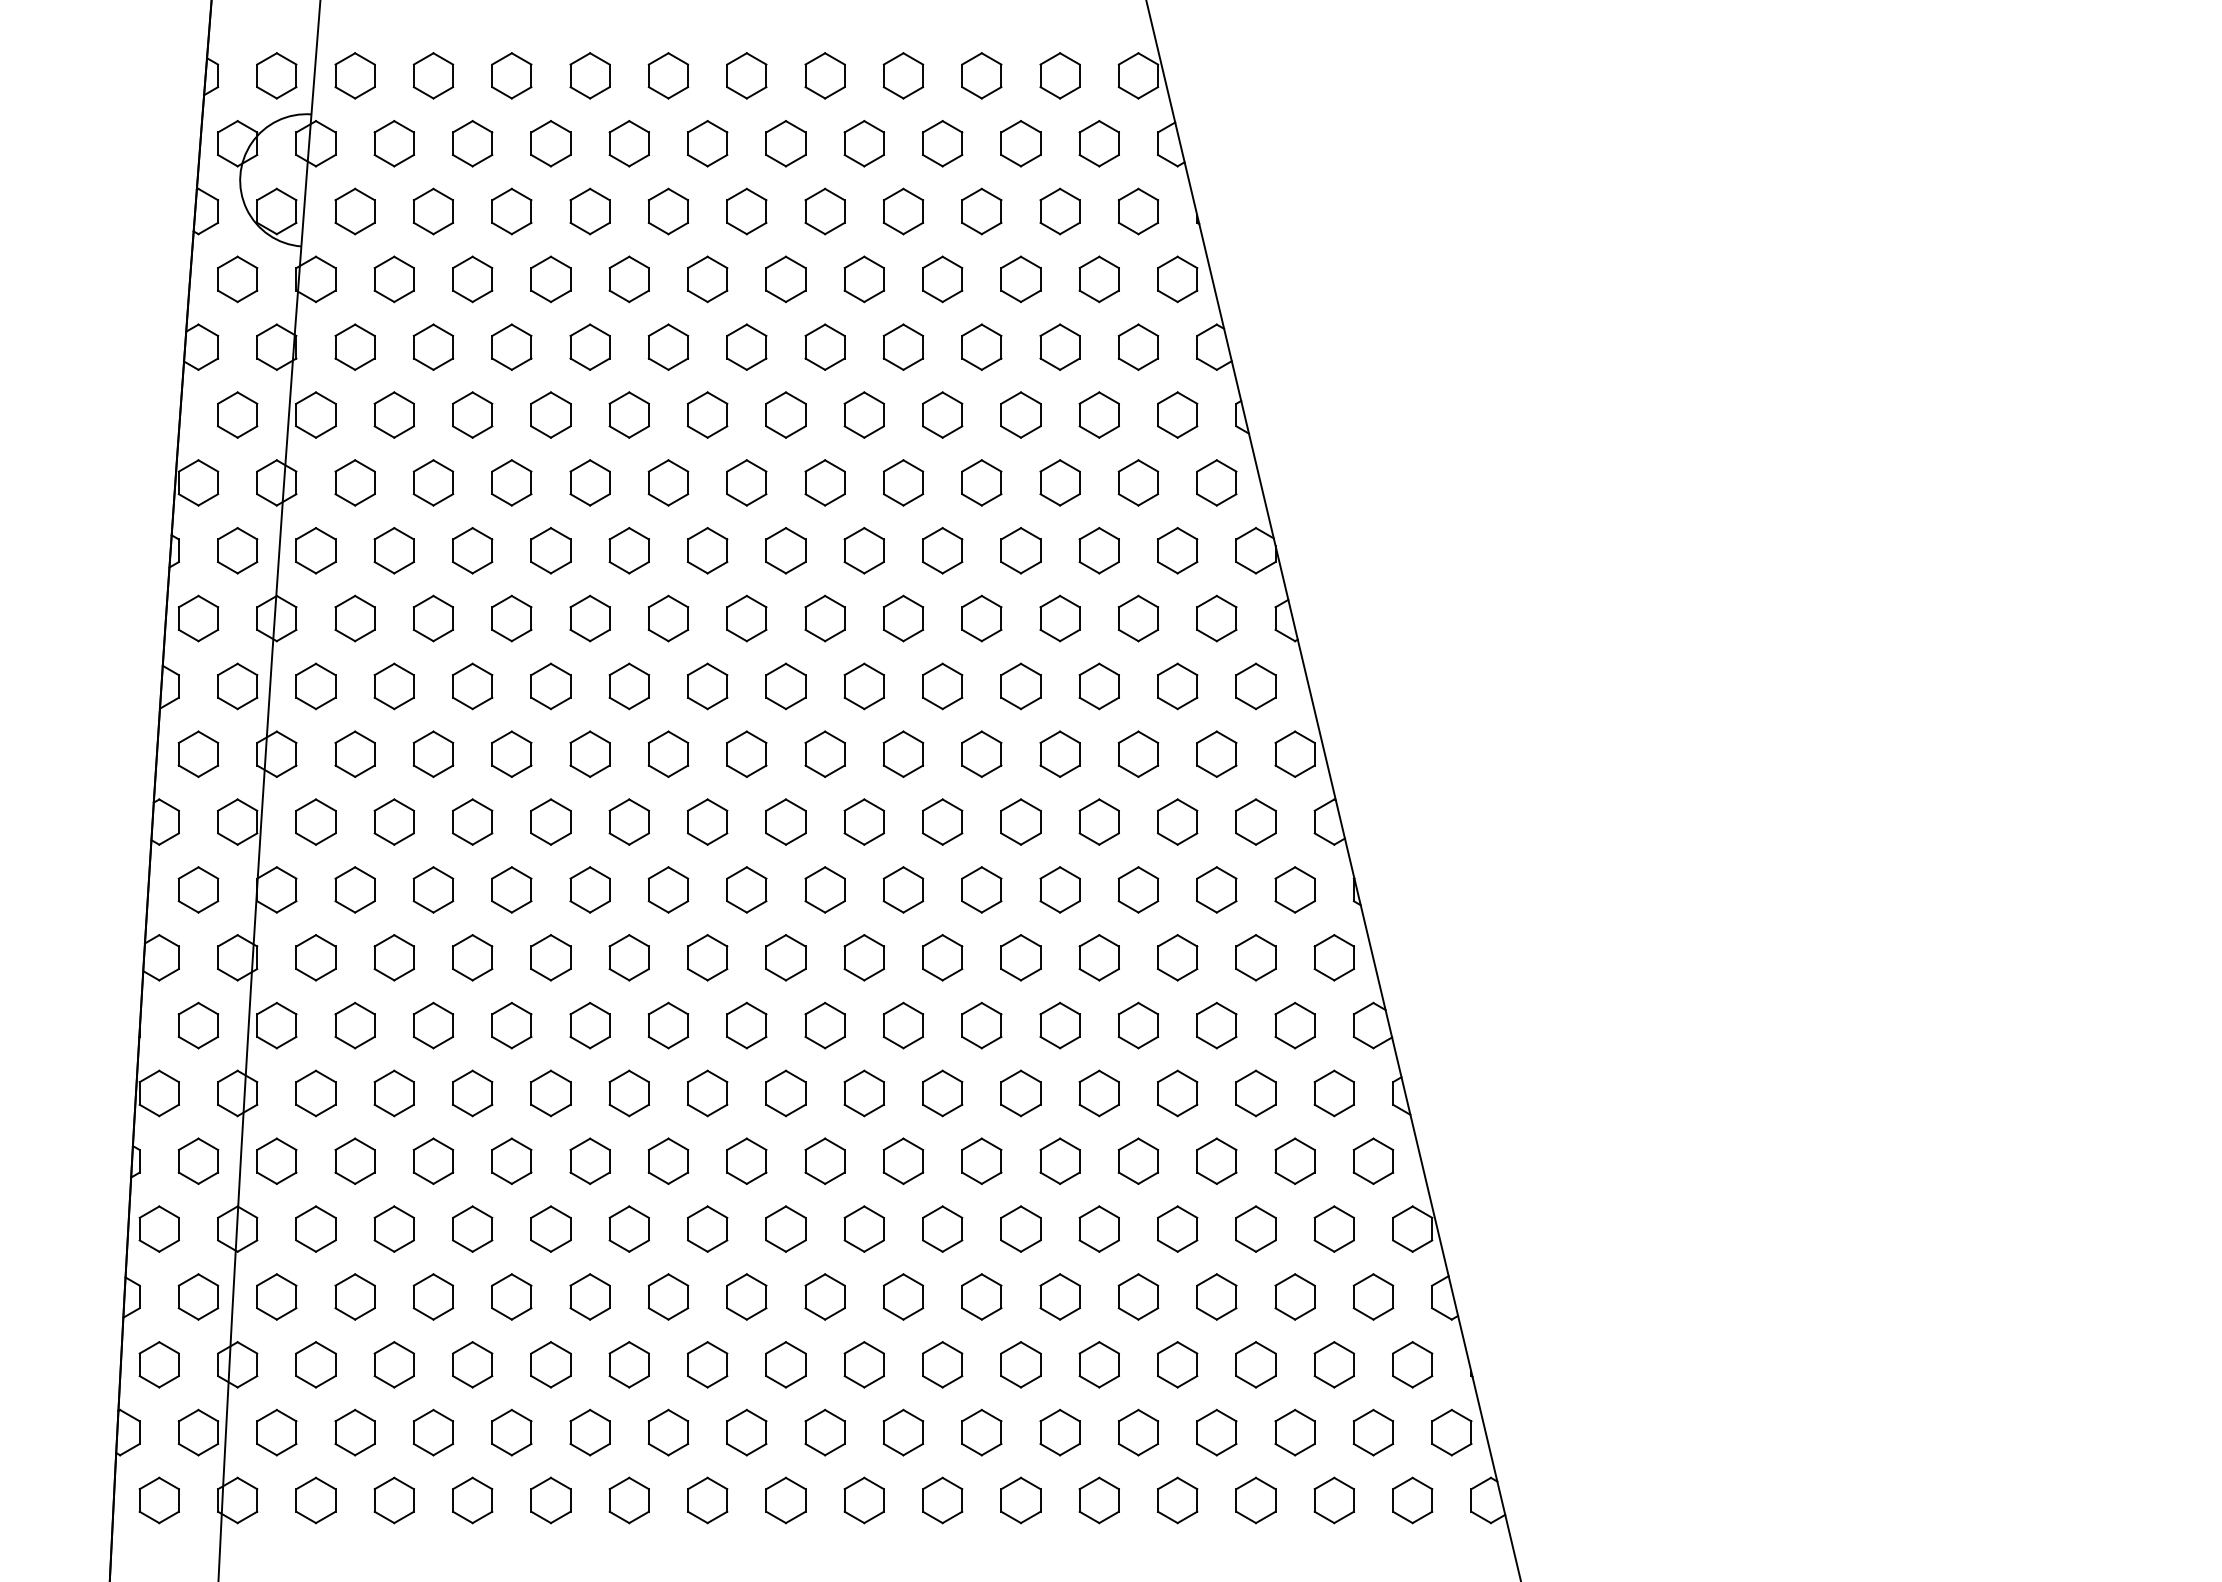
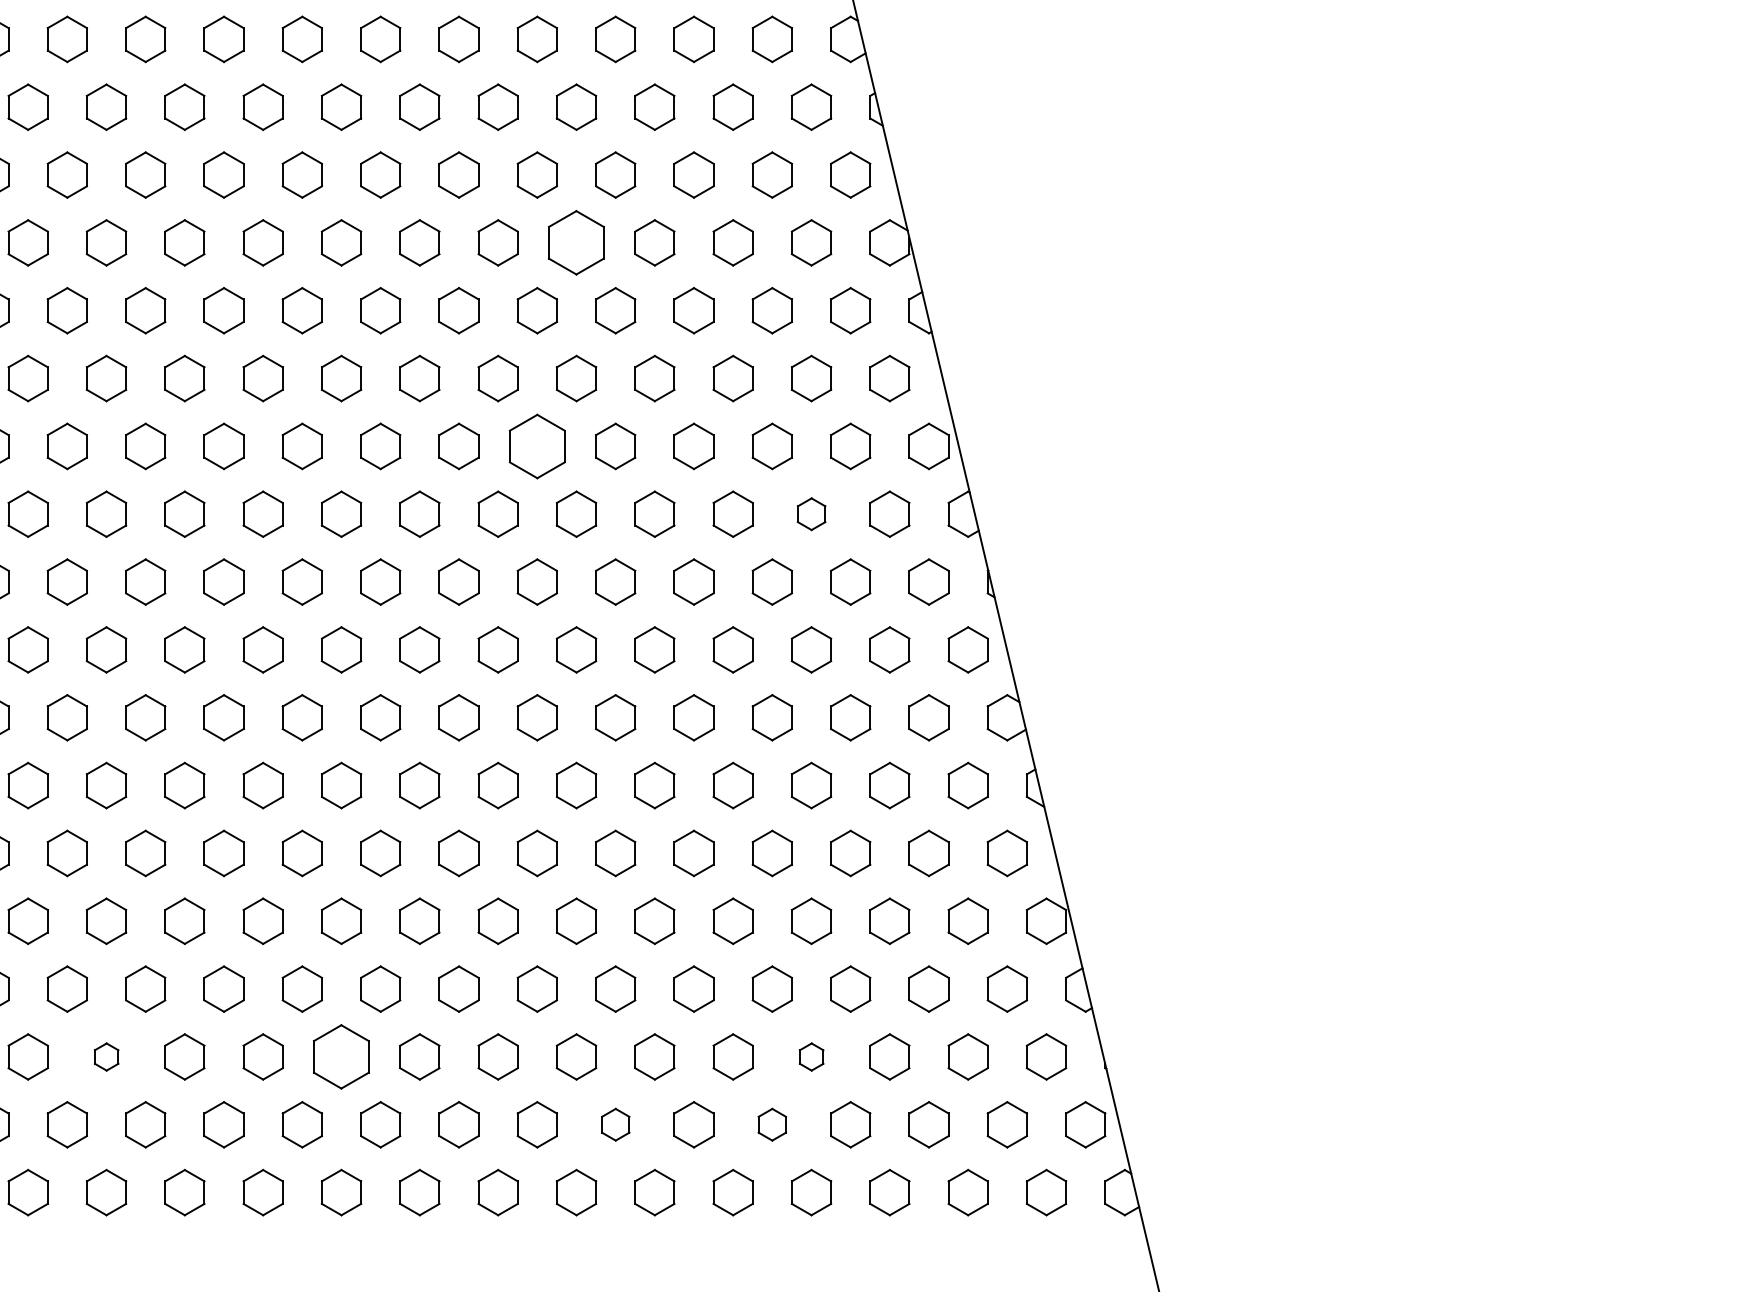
part: (942, 550) -> (576, 242), size x1.4
part: (903, 753) -> (537, 445), size x1.4
part: (1177, 821) -> (811, 513), size x0.7
part: (472, 1364) -> (106, 1056), size x0.6
part: (707, 1364) -> (341, 1056), size x1.4
part: (1177, 1364) -> (811, 1056), size x0.6
part: (981, 1432) -> (615, 1124), size x0.7
part: (1138, 1432) -> (772, 1124), size x0.7

